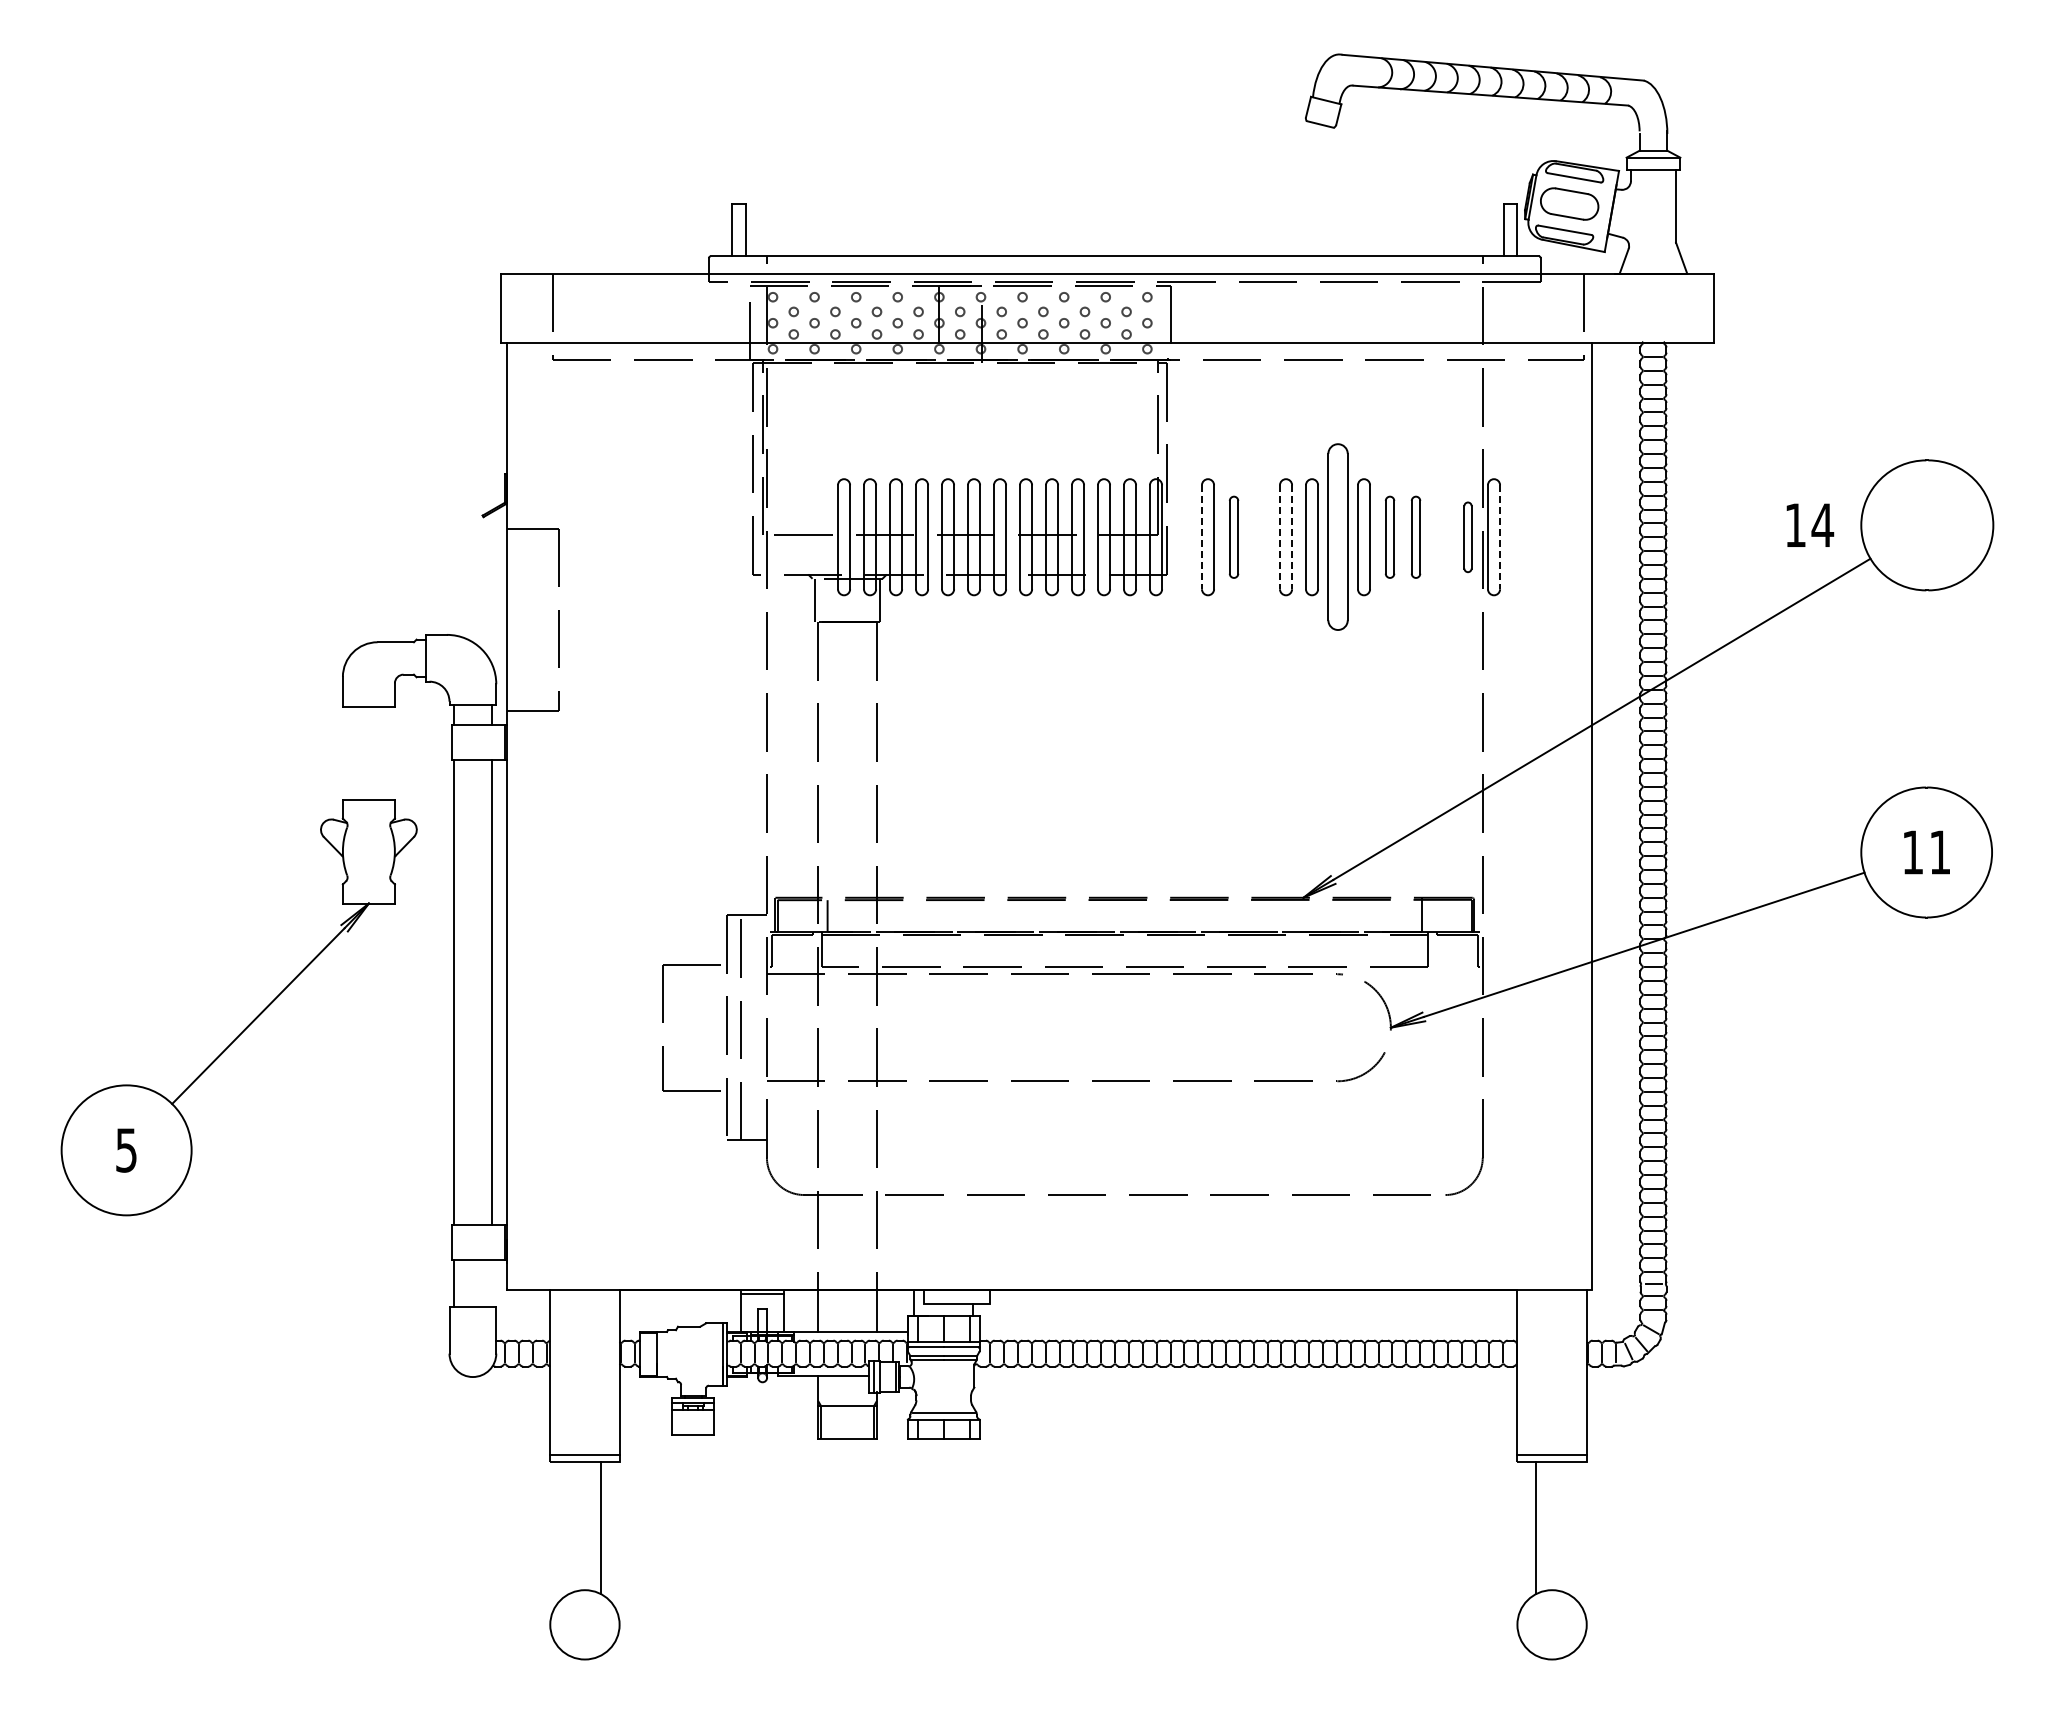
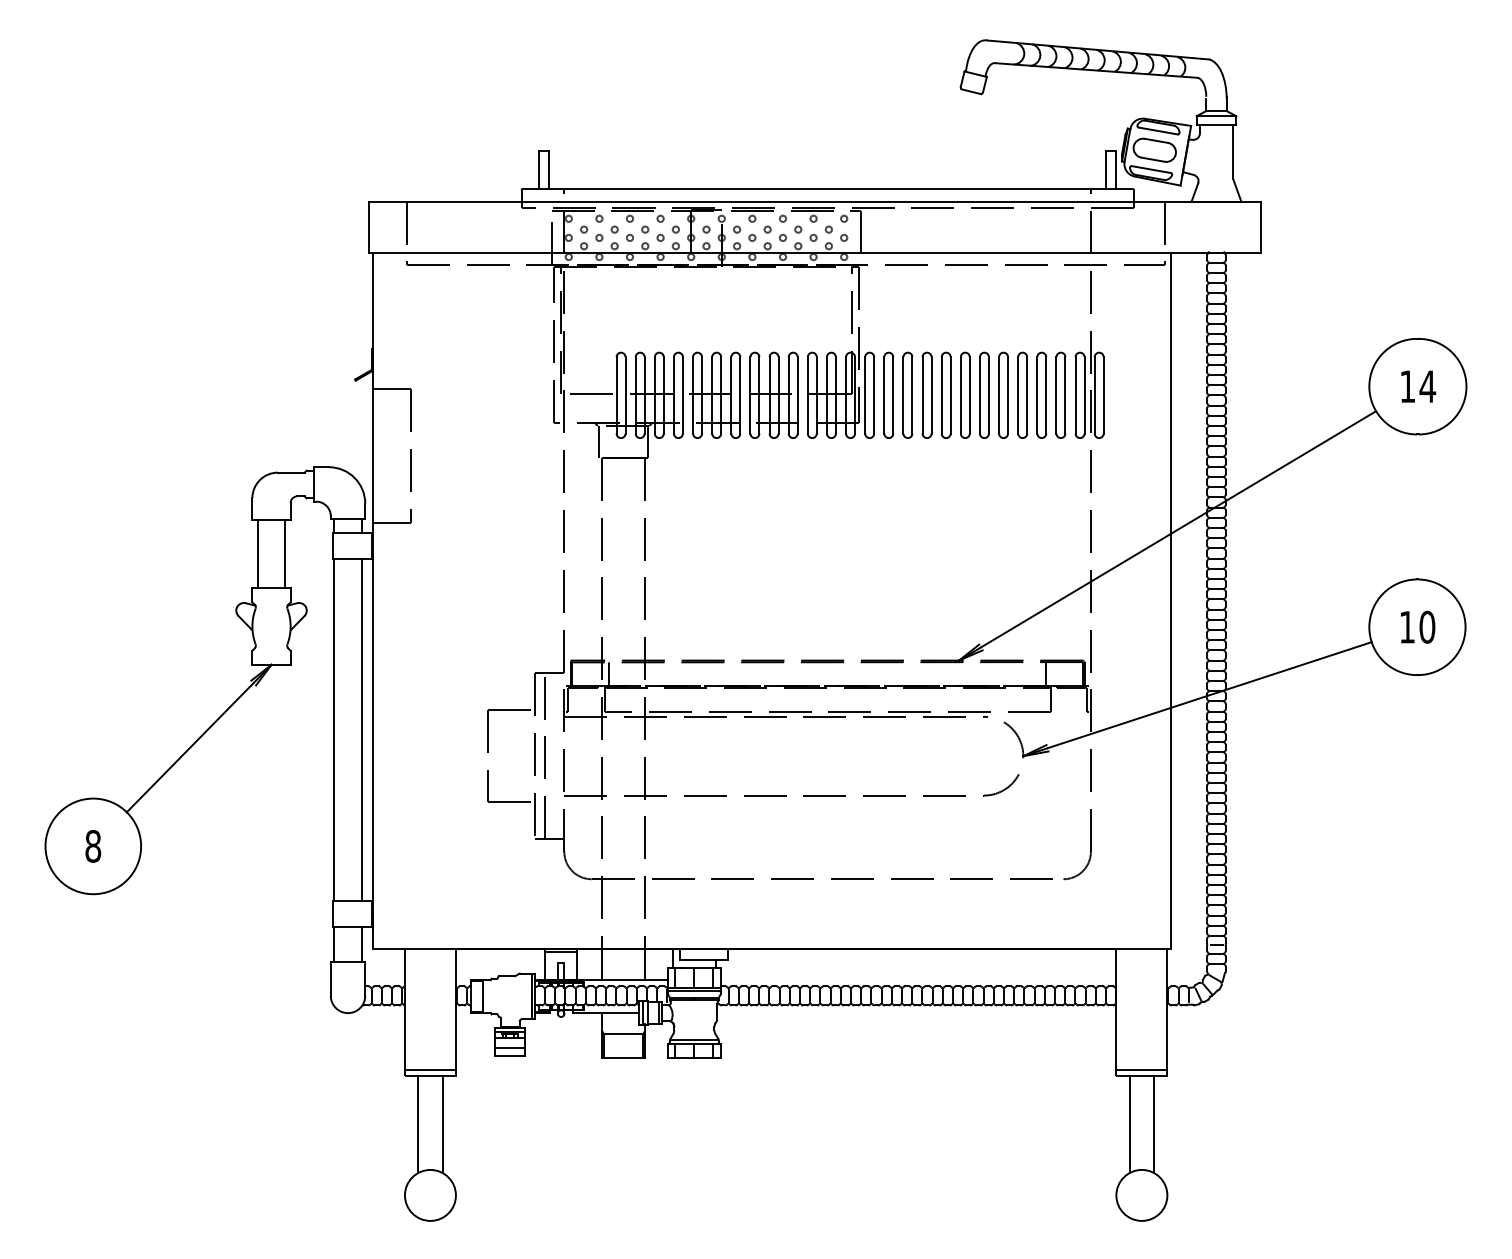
text: (1810, 524) -> (1418, 386), moved
part: (1181, 537) -> (869, 395), added
line: (1201, 537) -> (883, 395), dashed -> solid
part: (1233, 537) -> (907, 395), size x1.43
part: (1259, 537) -> (926, 395), added
line: (1279, 537) -> (941, 395), dashed -> solid
line: (1292, 537) -> (950, 395), dashed -> solid
part: (1337, 537) -> (984, 395), size x0.62
part: (1389, 537) -> (1022, 395), size x1.43
part: (1415, 537) -> (1041, 395), size x1.43
part: (1441, 537) -> (1060, 395), added
part: (1467, 537) -> (1079, 395), size x1.67
line: (1500, 537) -> (1103, 395), dashed -> solid
line: (350, 753) -> (257, 554), added
line: (387, 753) -> (285, 554), added
text: (1939, 852) -> (1426, 627), 11 -> 10
text: (126, 1150) -> (93, 846), 5 -> 8
line: (491, 1282) -> (361, 943), added
line: (693, 1424) -> (510, 1048), added
line: (568, 1527) -> (418, 1123), added
line: (1568, 1527) -> (1153, 1123), added

